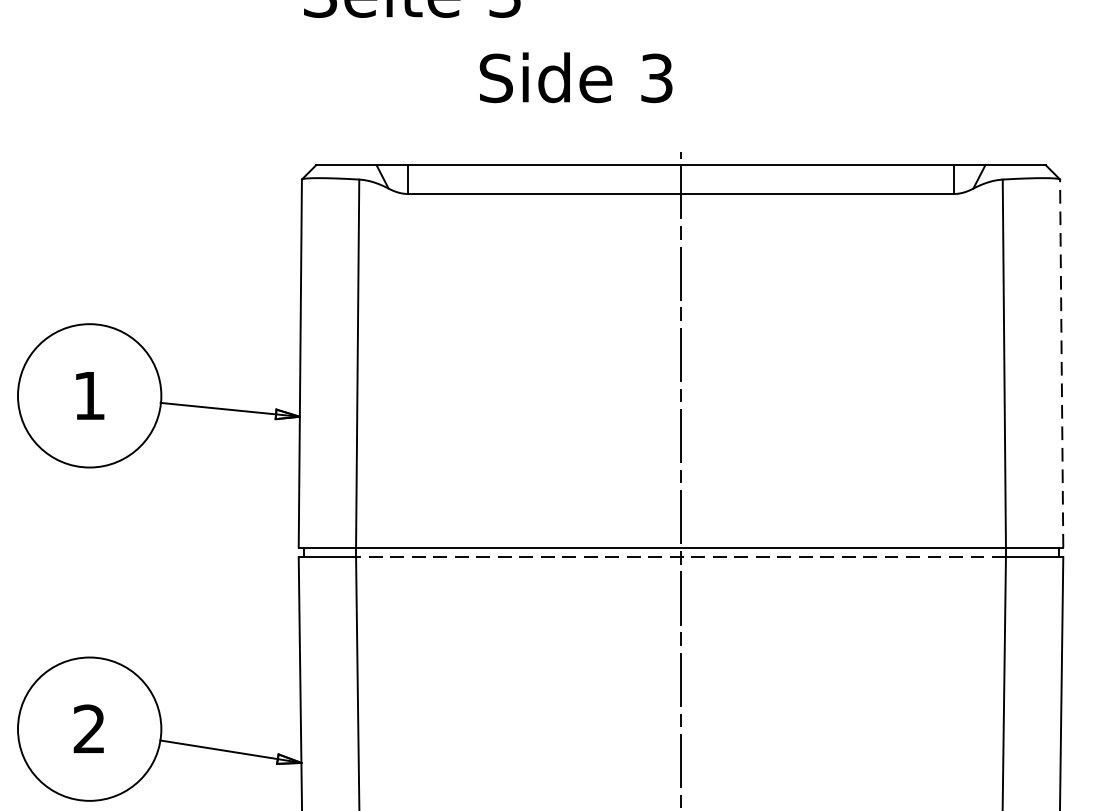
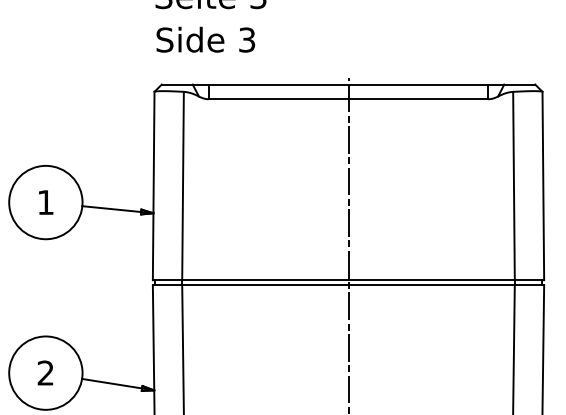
text: (575, 77) -> (205, 39), moved
line: (1062, 362) -> (543, 185), dashed -> solid
line: (680, 557) -> (348, 285), dashed -> solid

